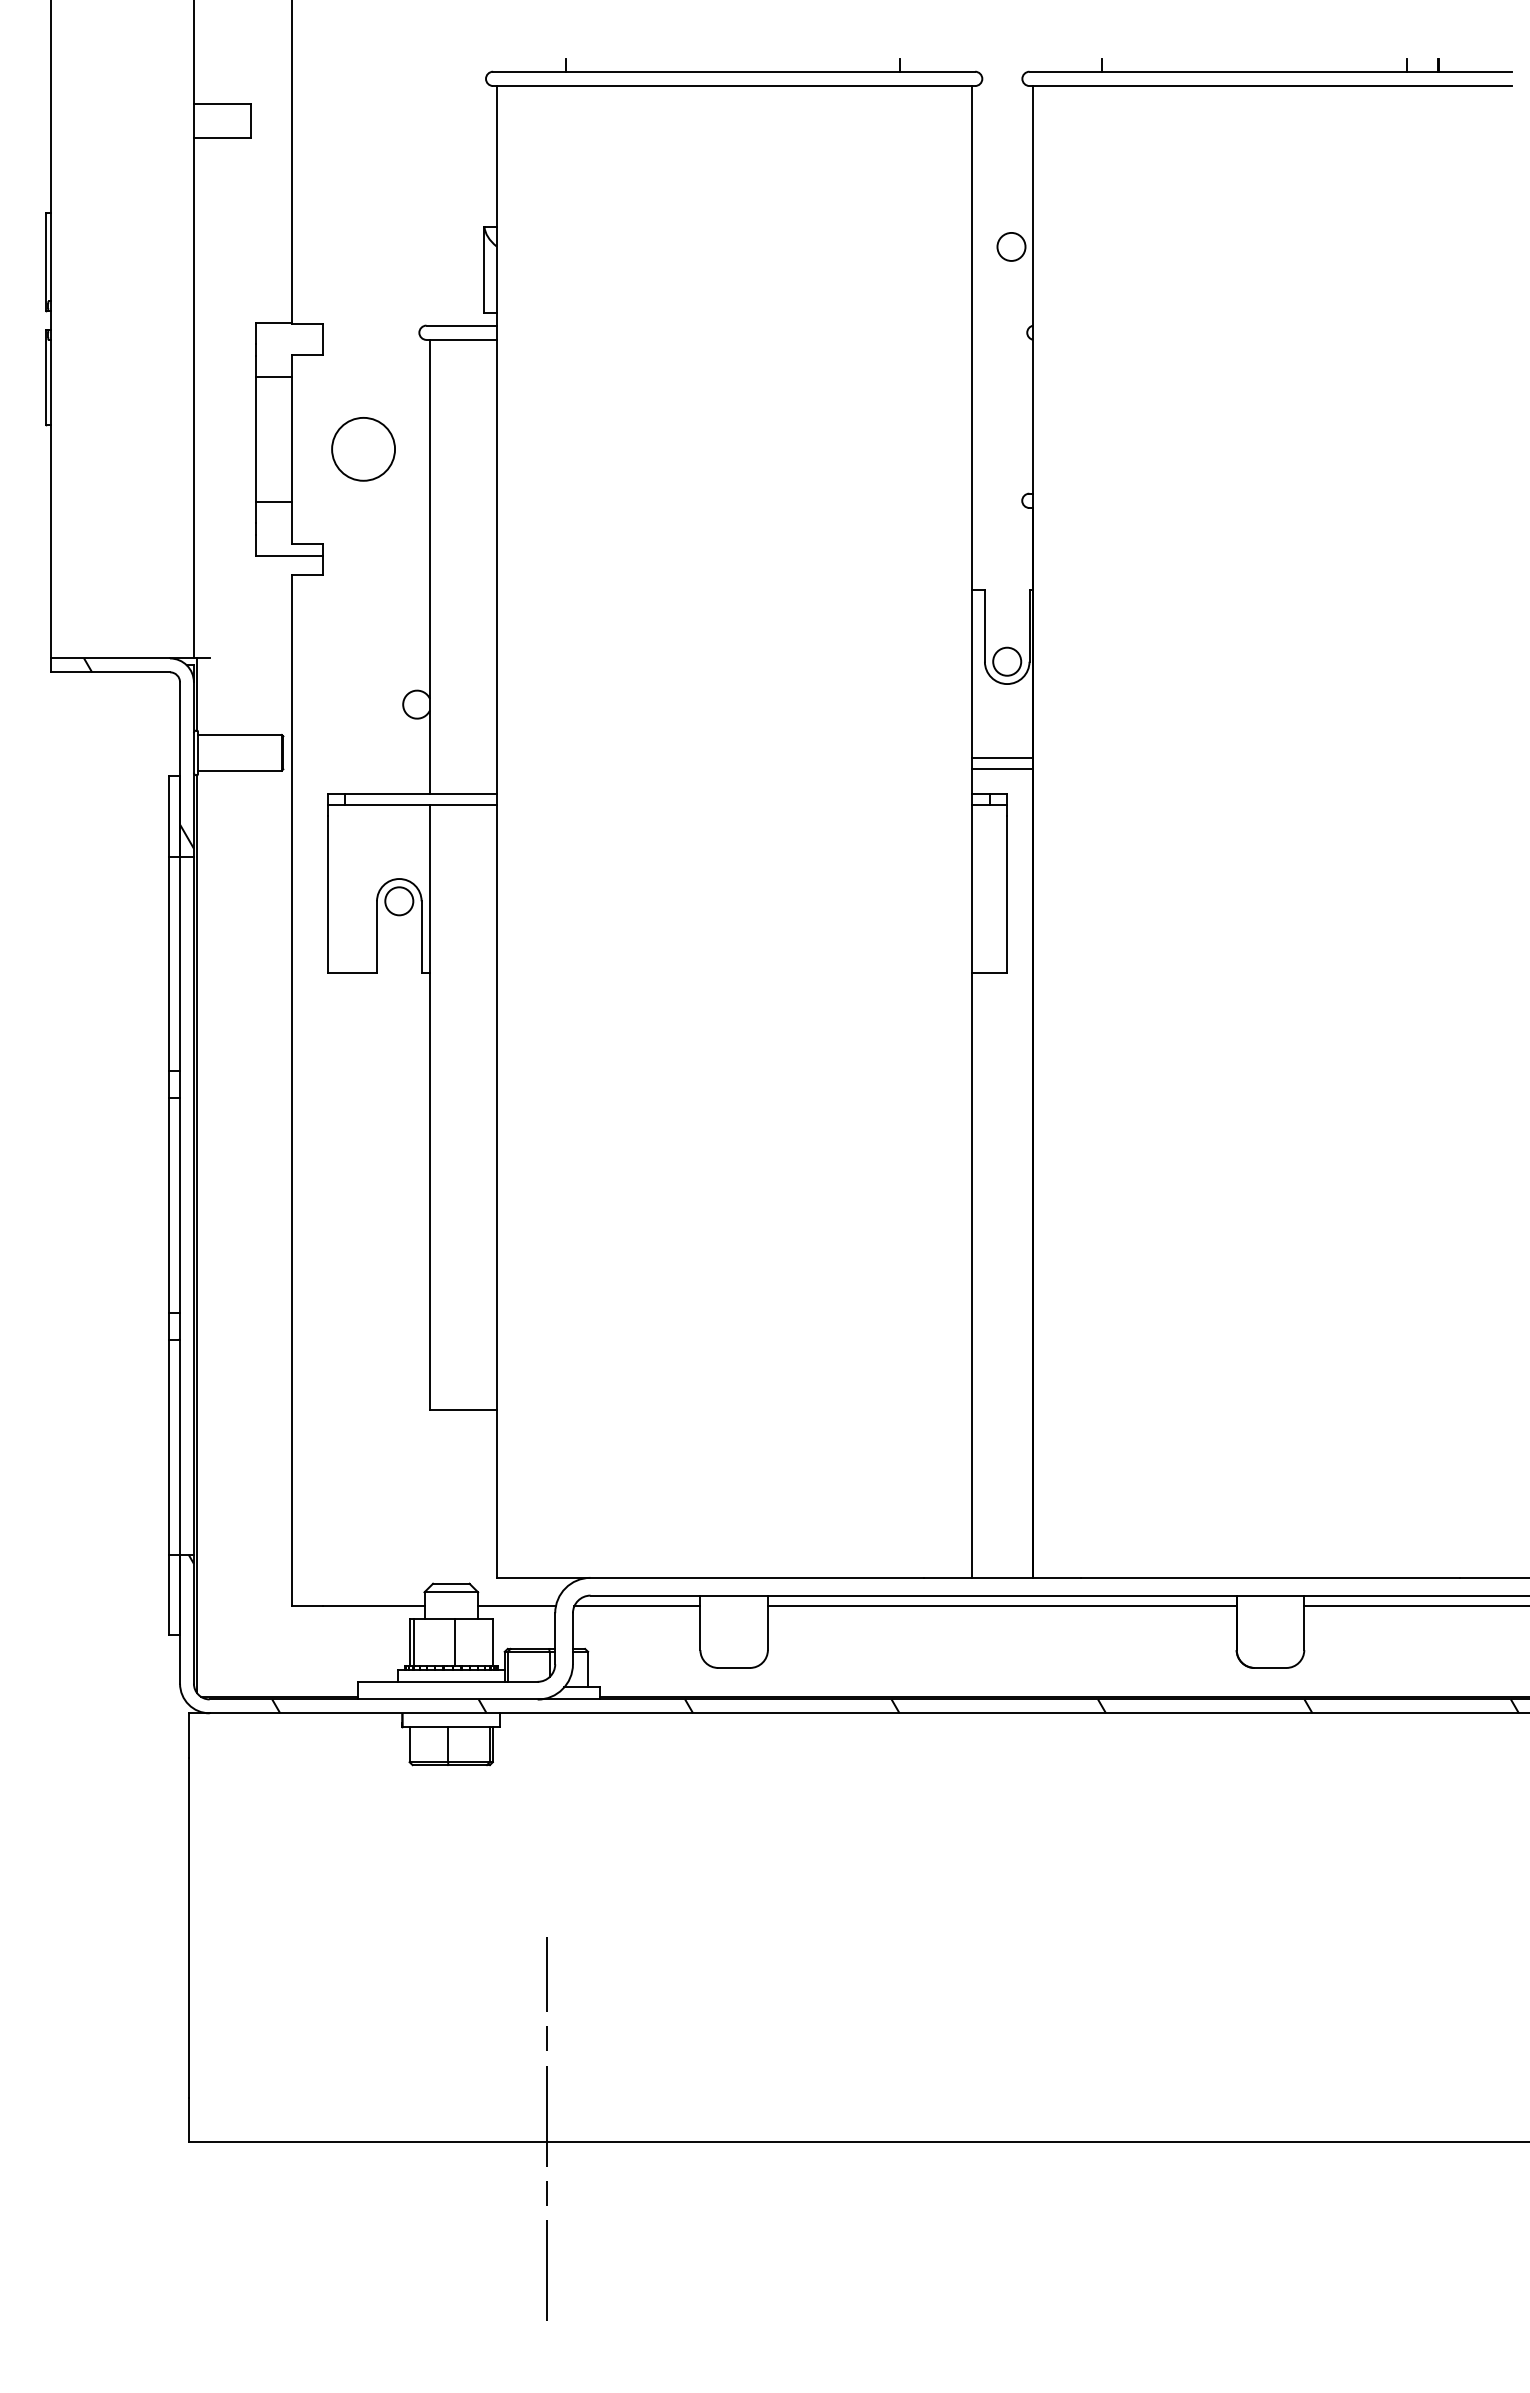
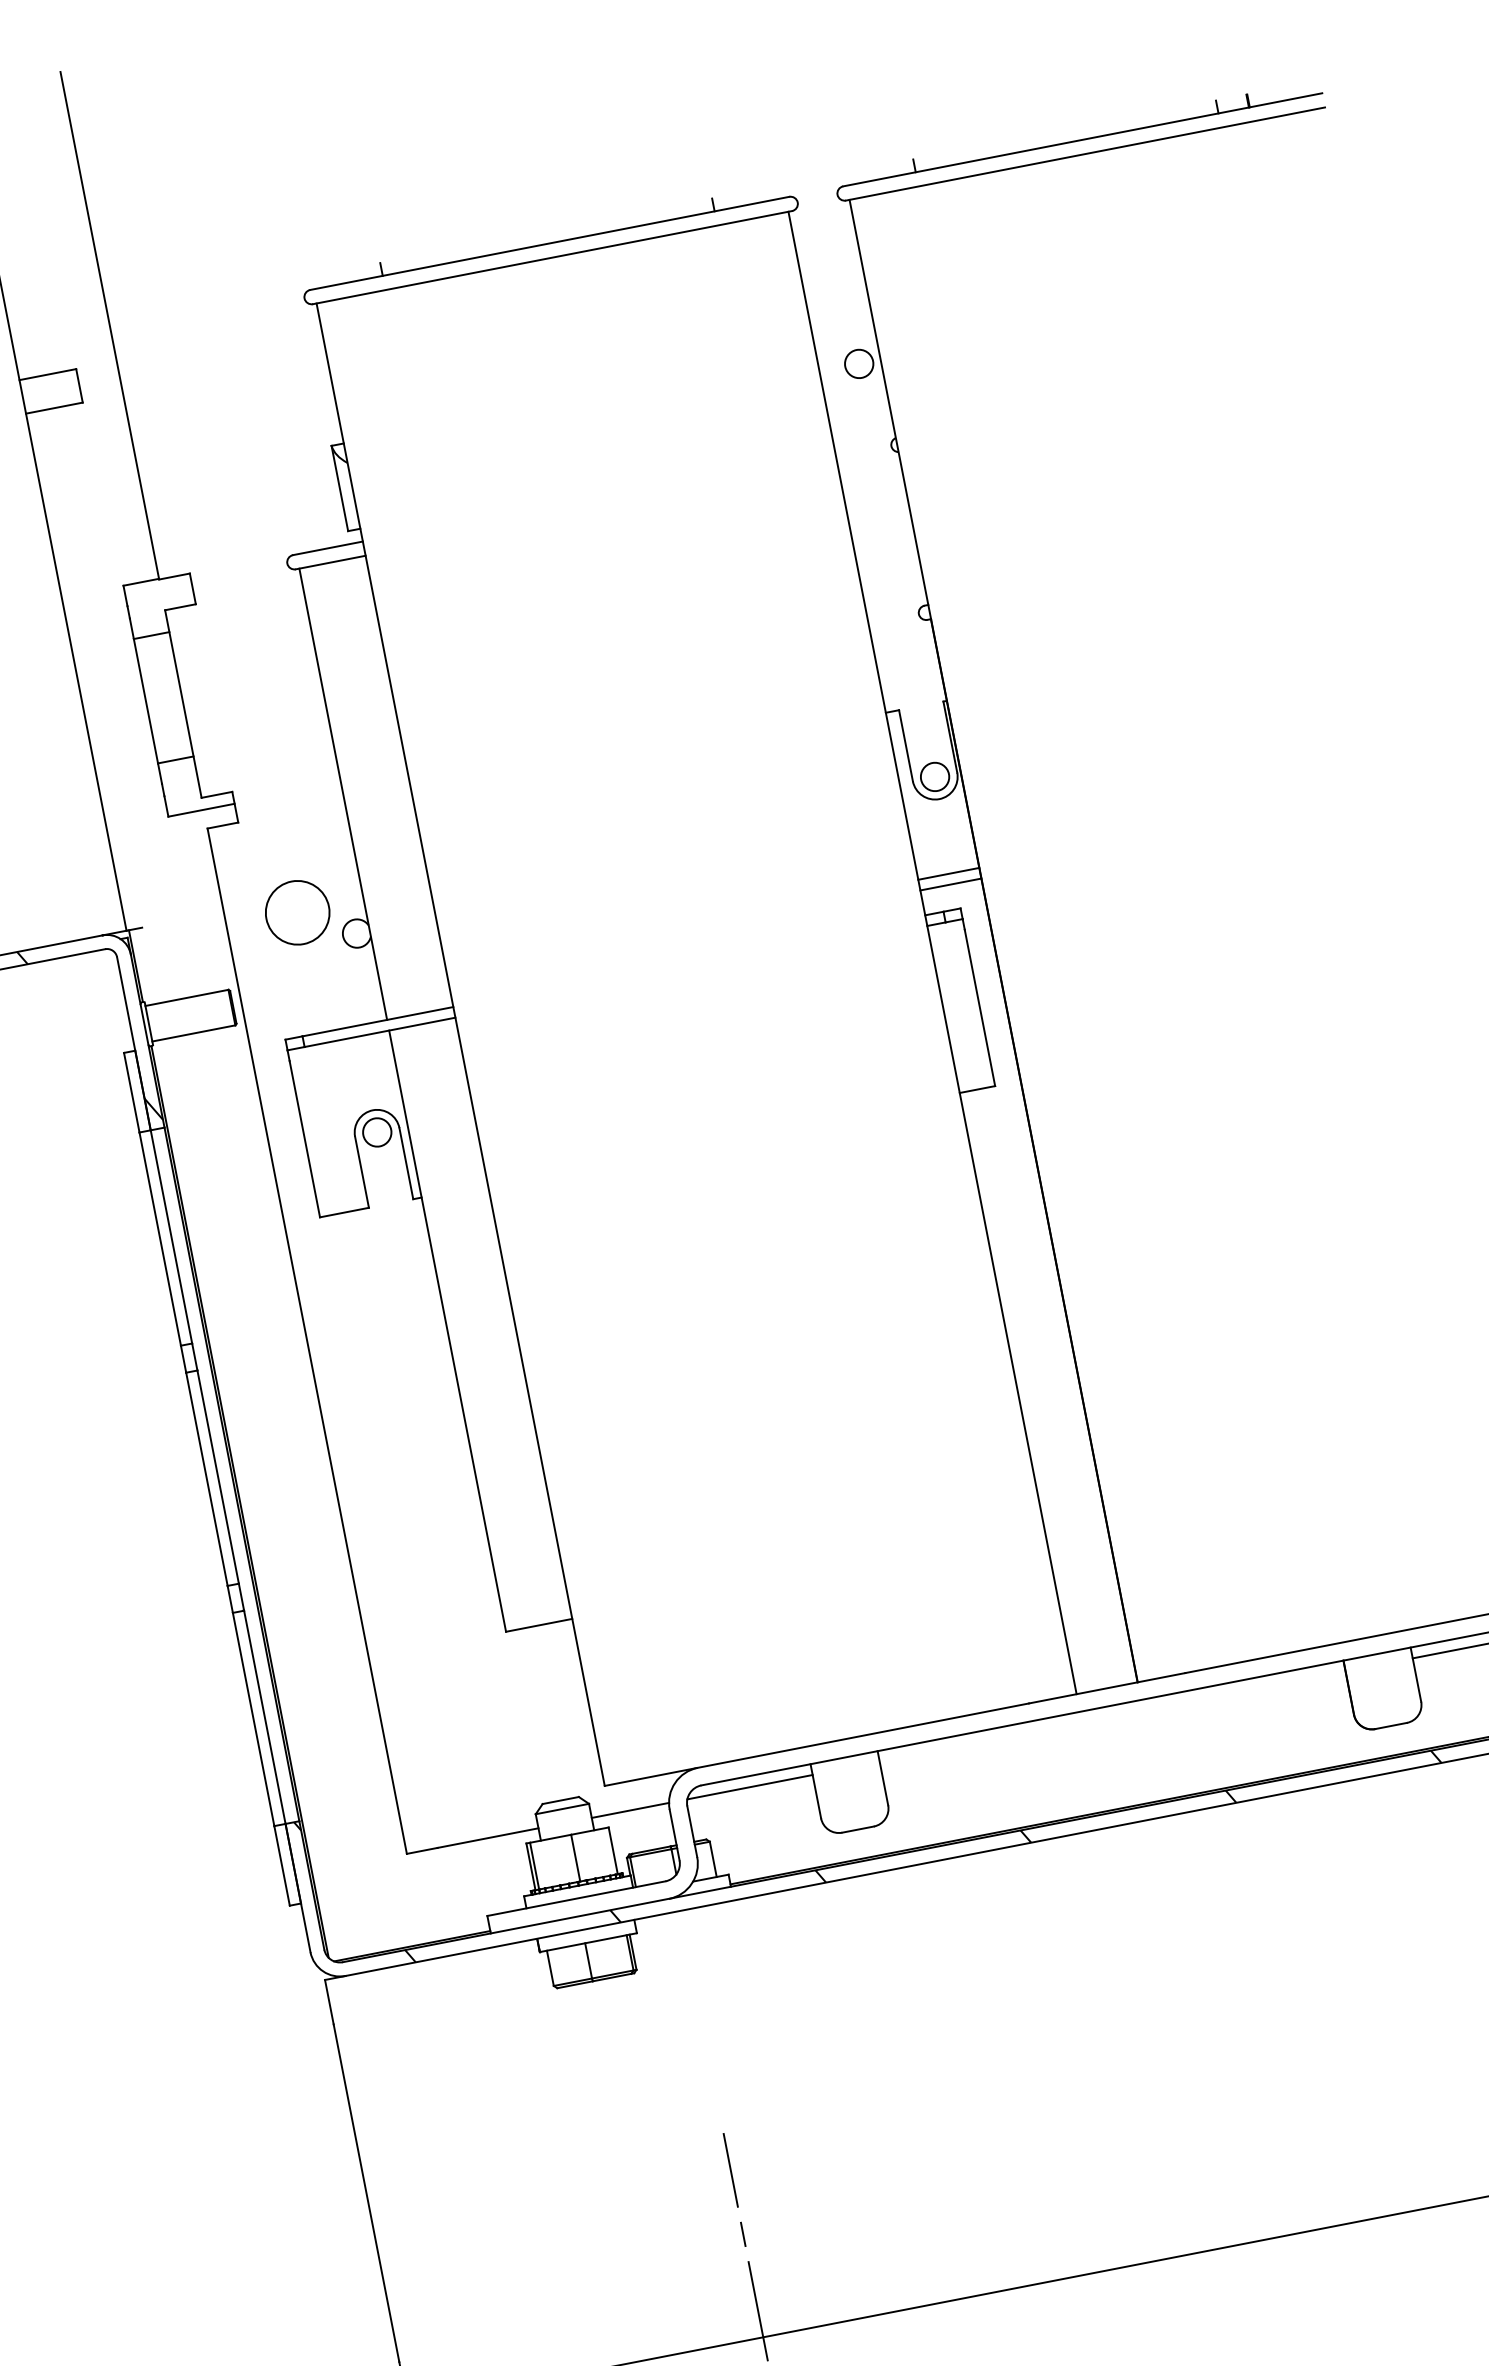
circle: (363, 449) -> (297, 912), moved
line: (1001, 1606) -> (1111, 1716), removed

